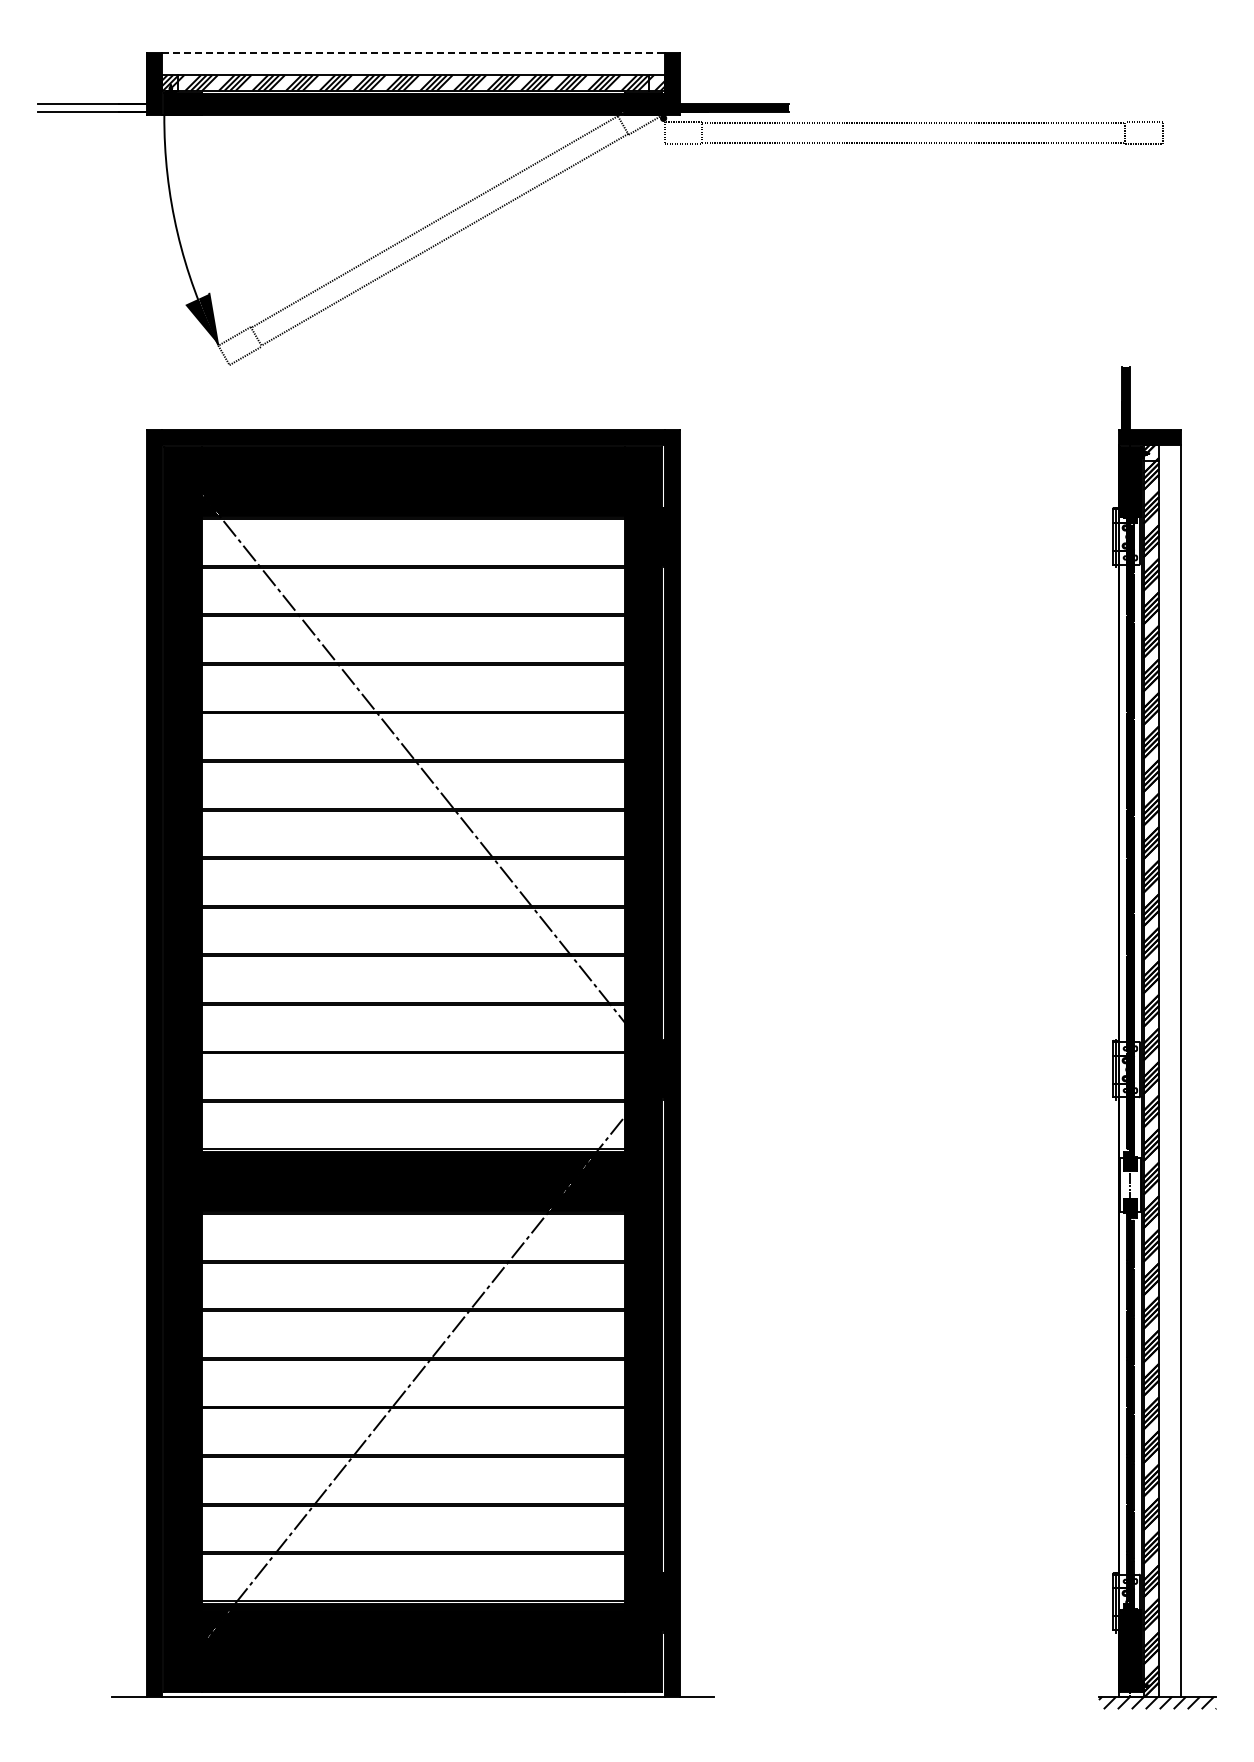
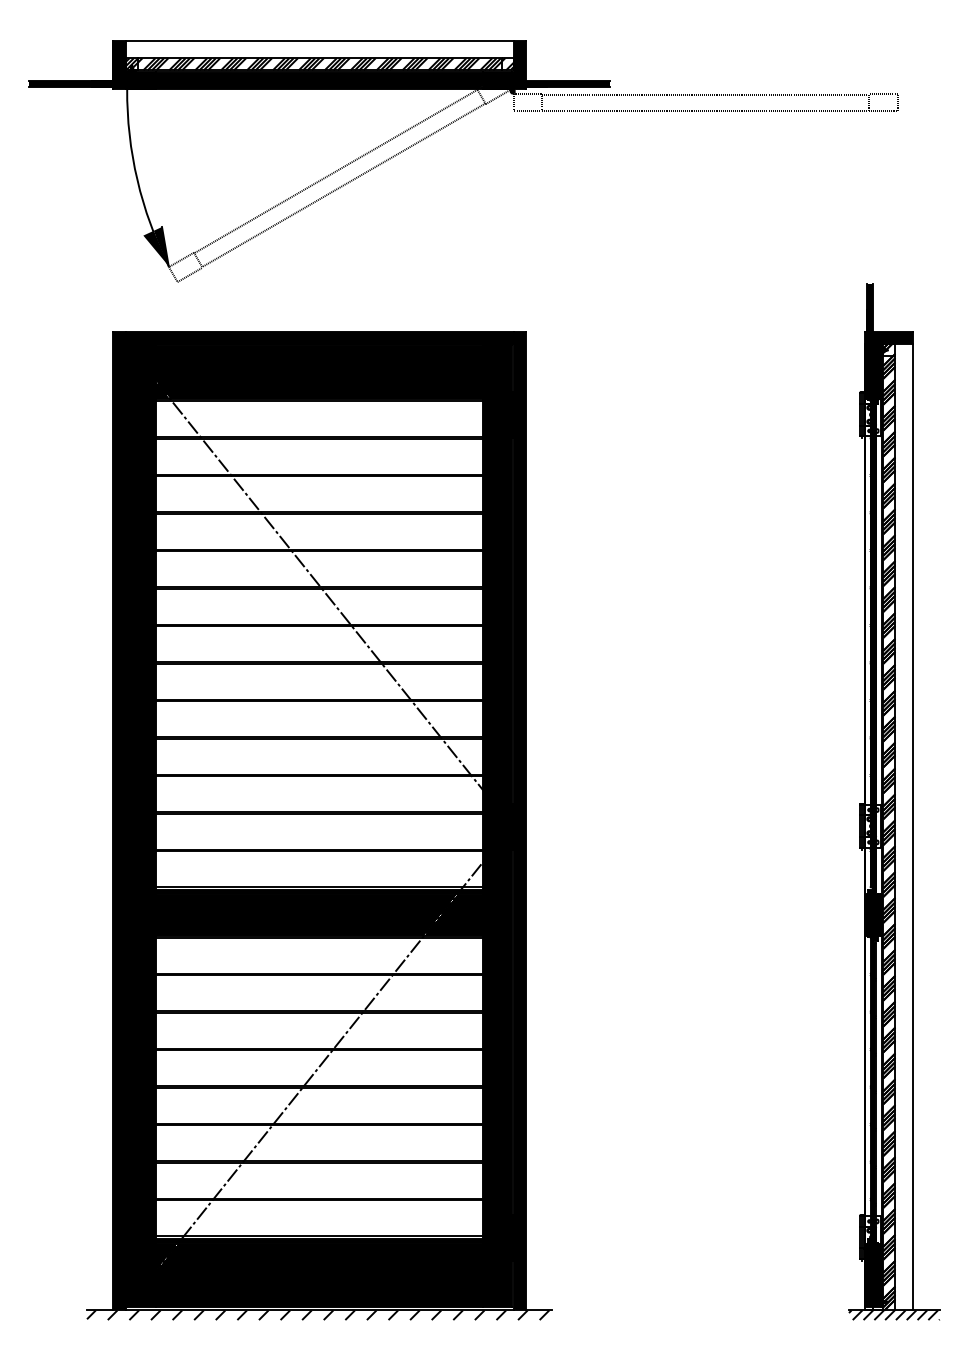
line: (413, 52) -> (319, 40), dashed -> solid
fill: (91, 107) -> (70, 83), added
fill: (1130, 1184) -> (873, 914), added
hatch: (411, 1702) -> (318, 1314), added

